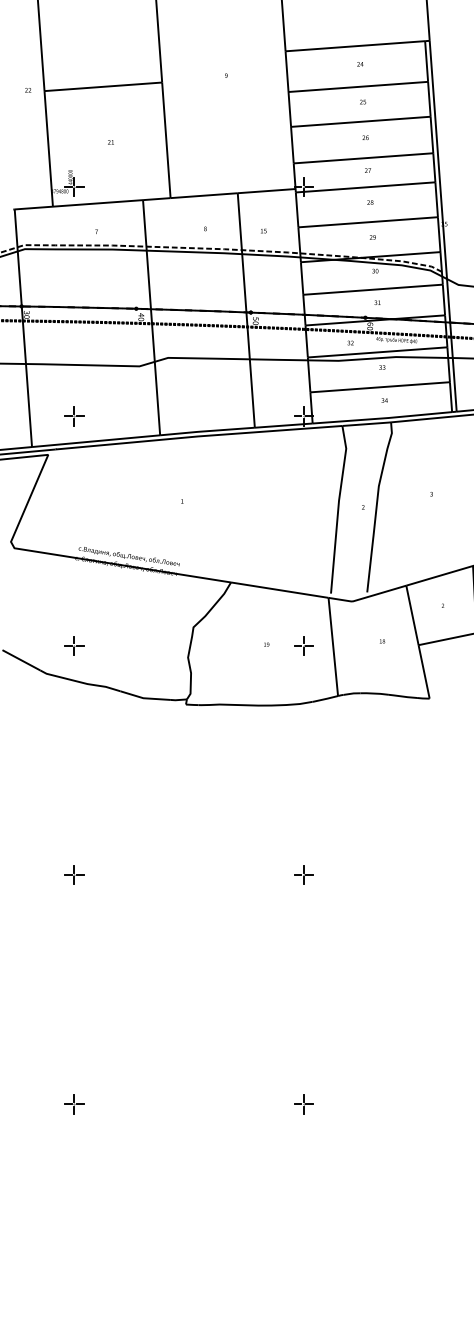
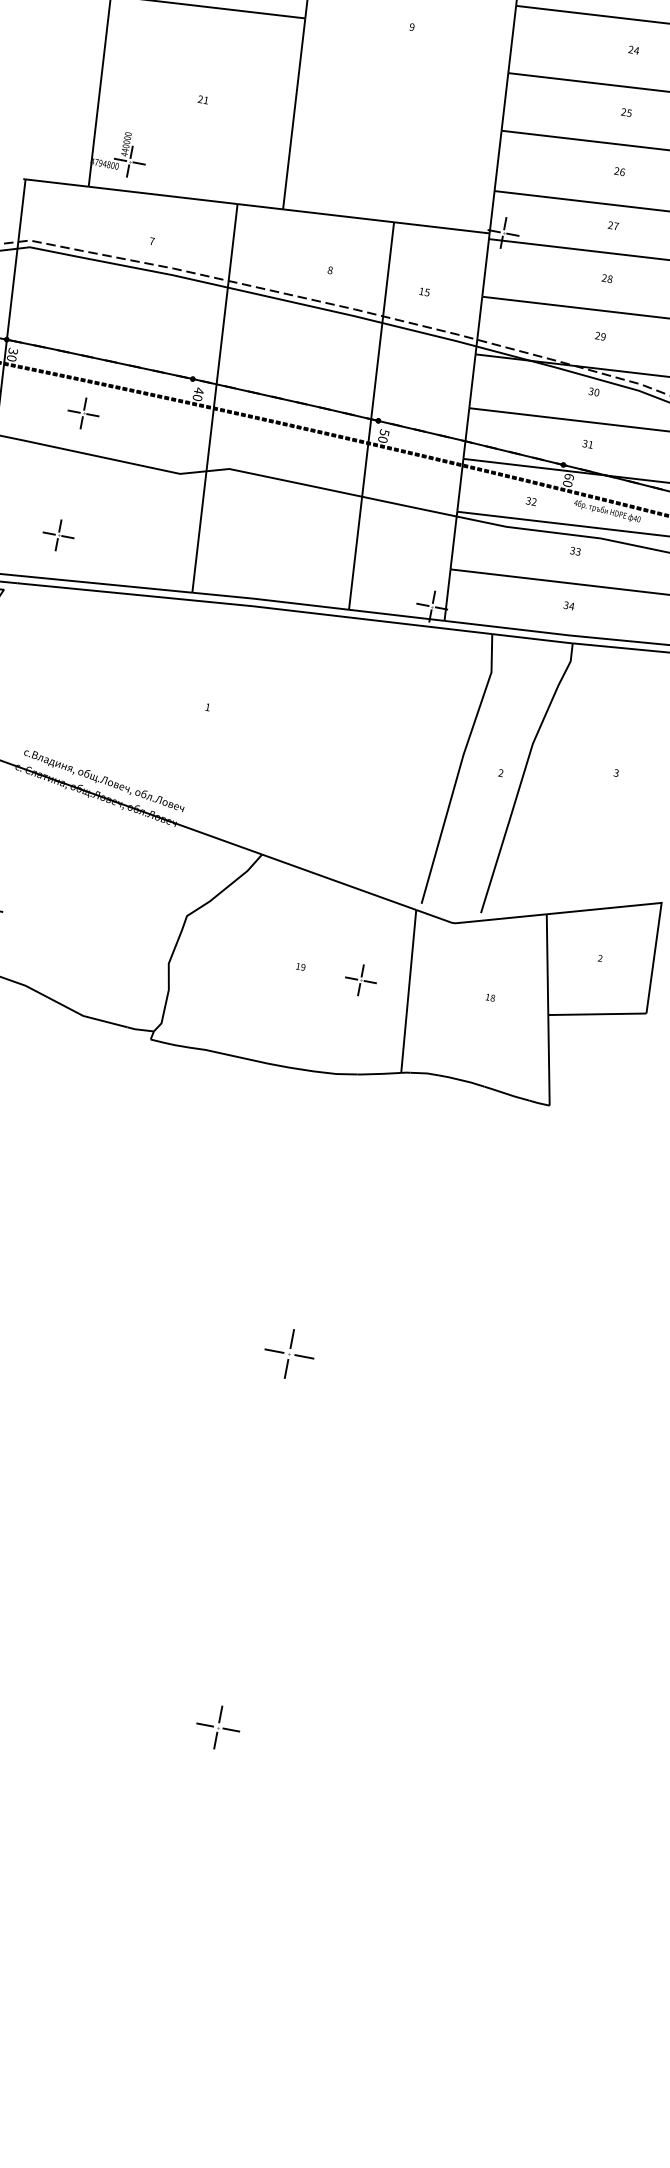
part: (75, 341) -> (83, 413), added
part: (303, 874) -> (289, 1352), size x1.6
part: (303, 1104) -> (217, 1727), size x1.4

